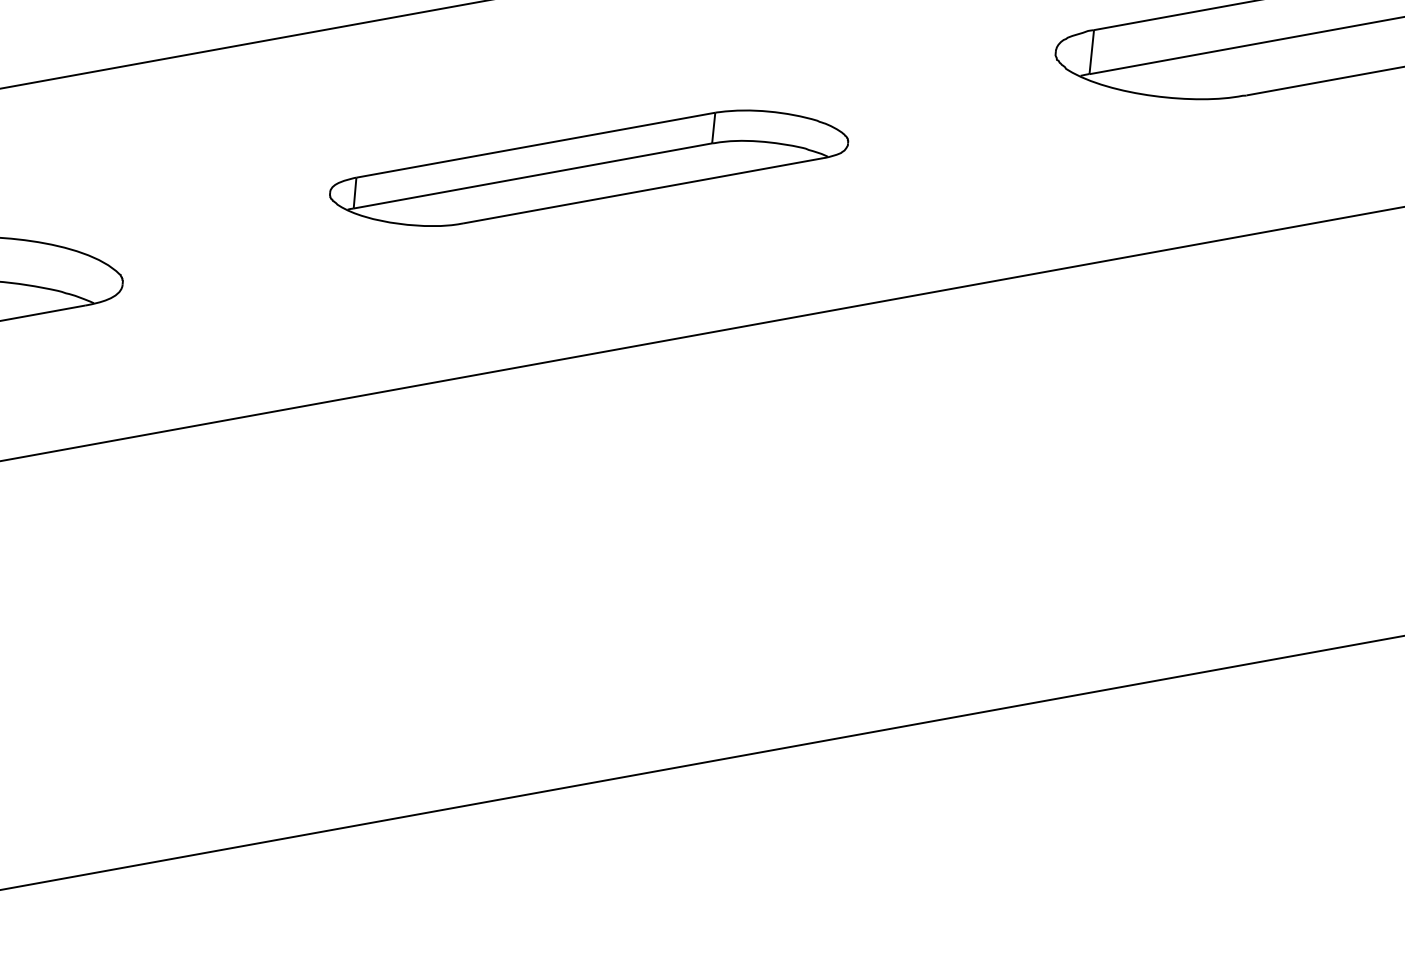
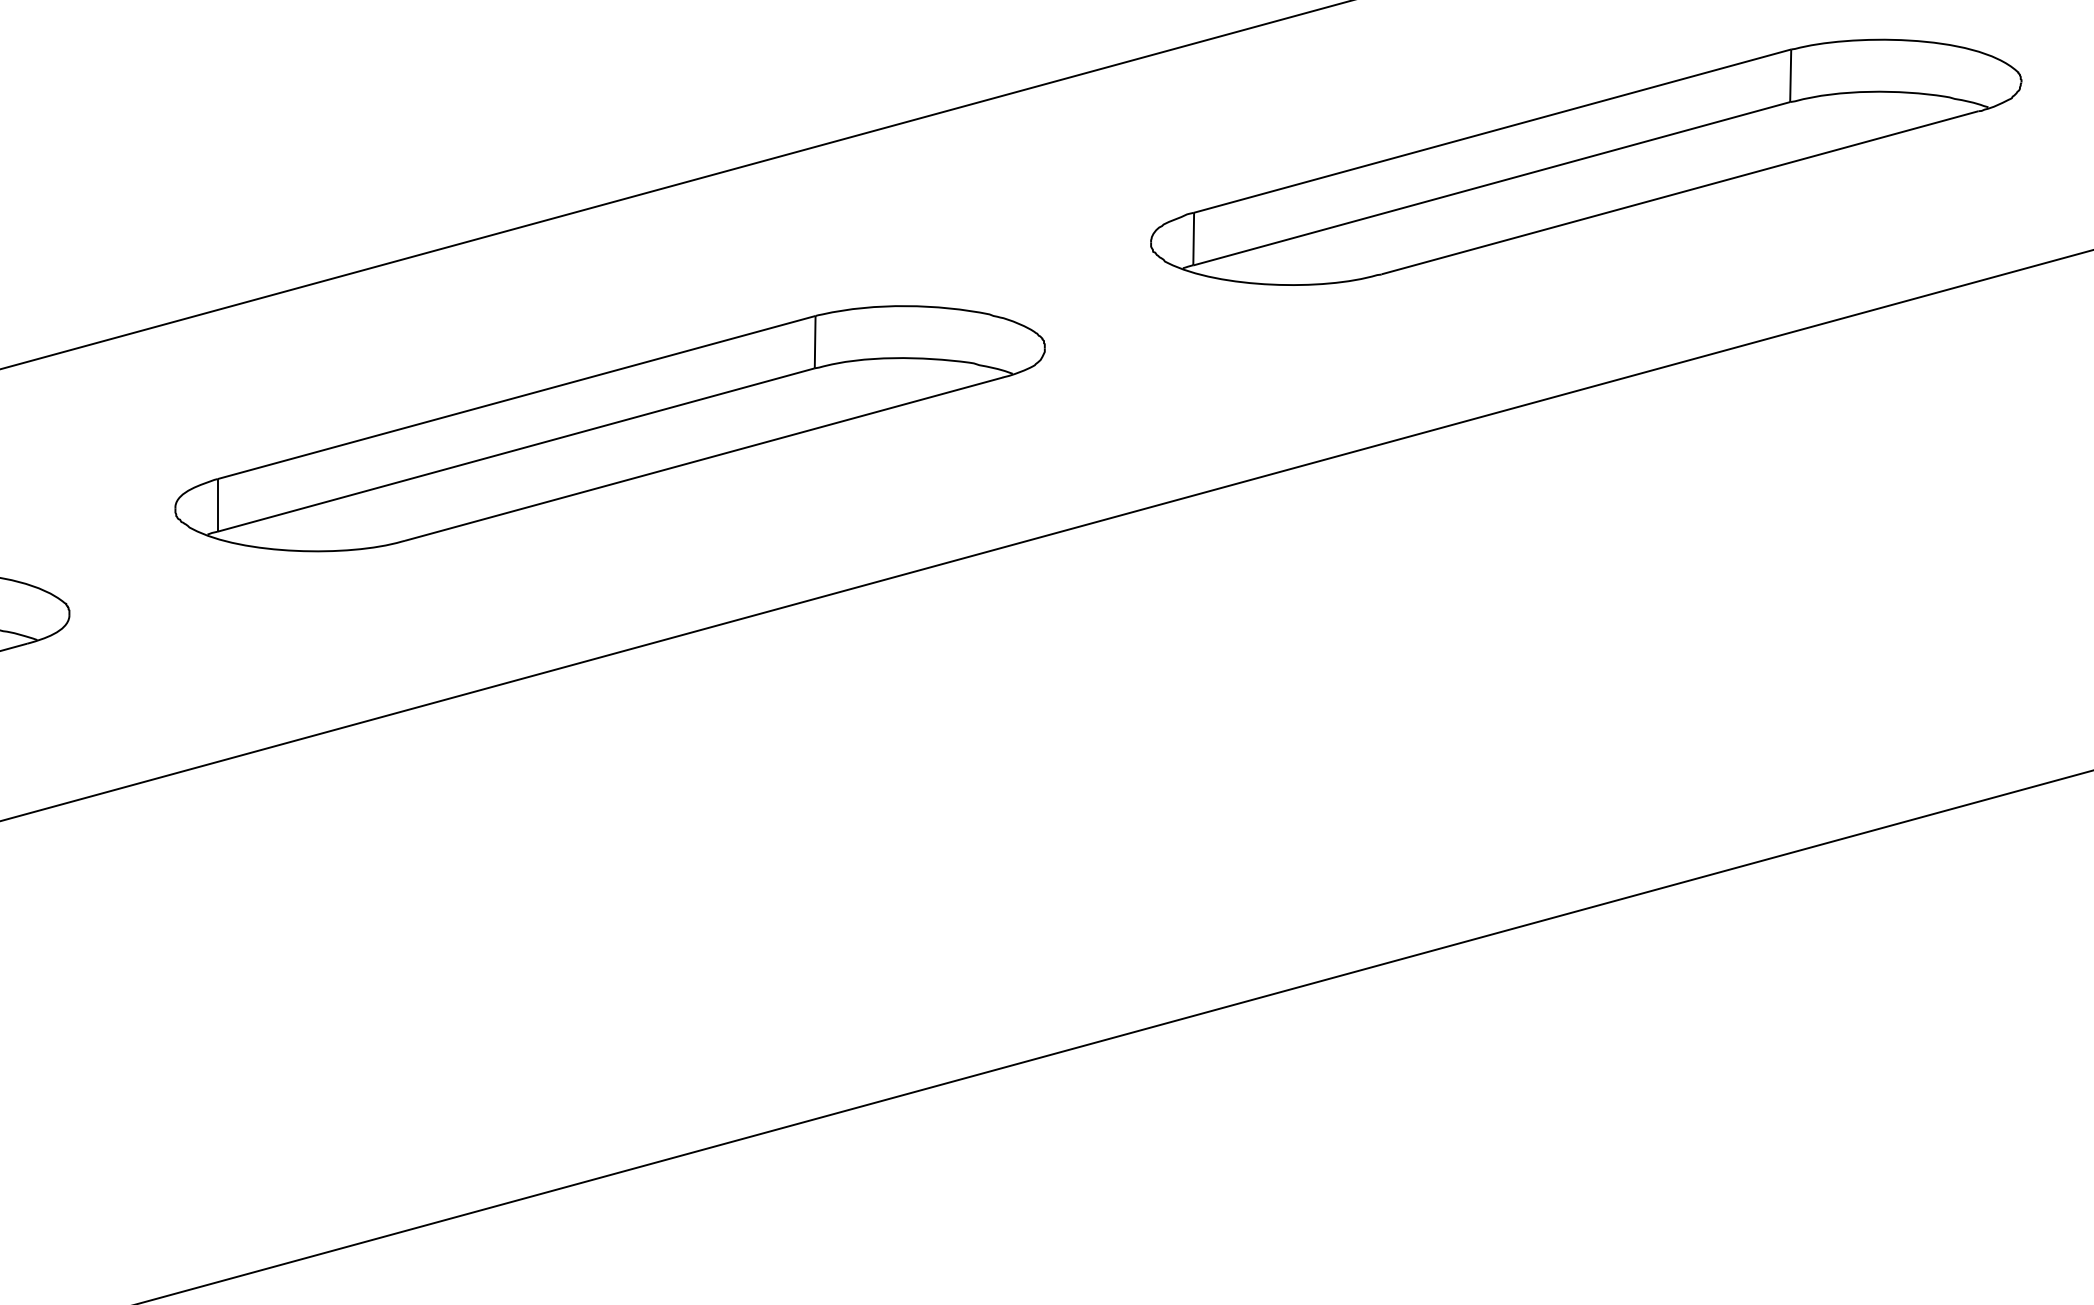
part: (588, 167) -> (609, 428), size x1.43

